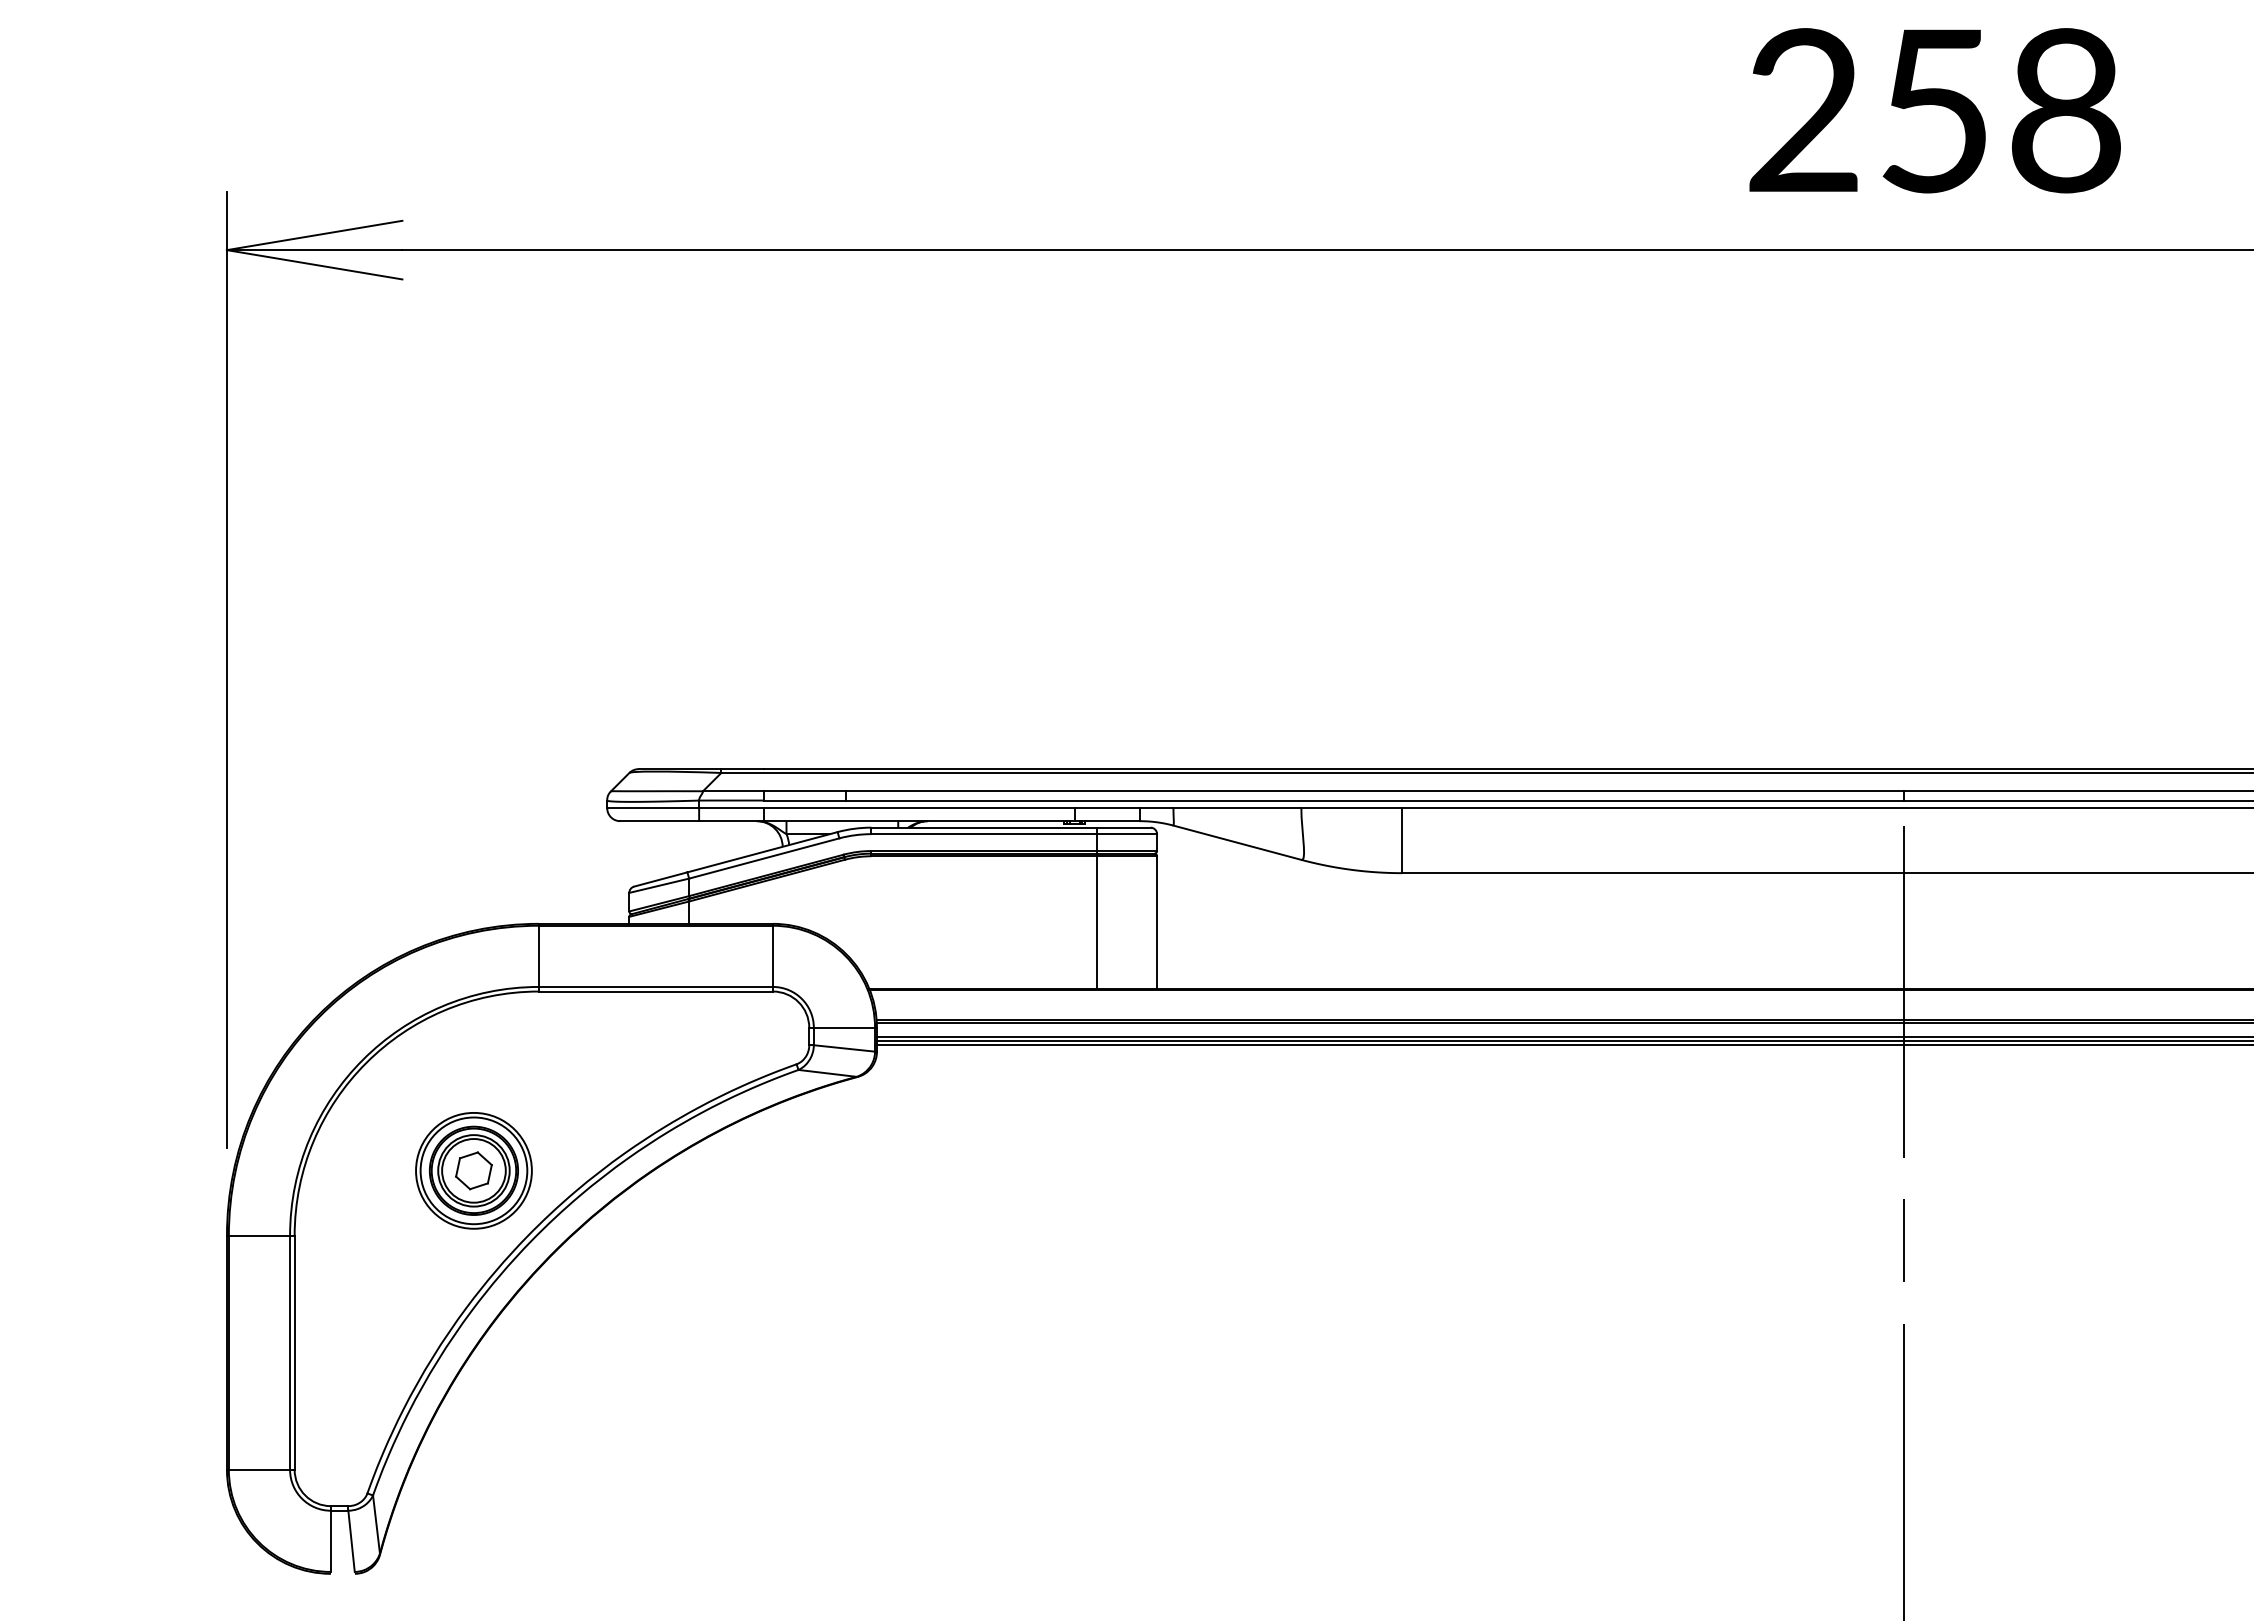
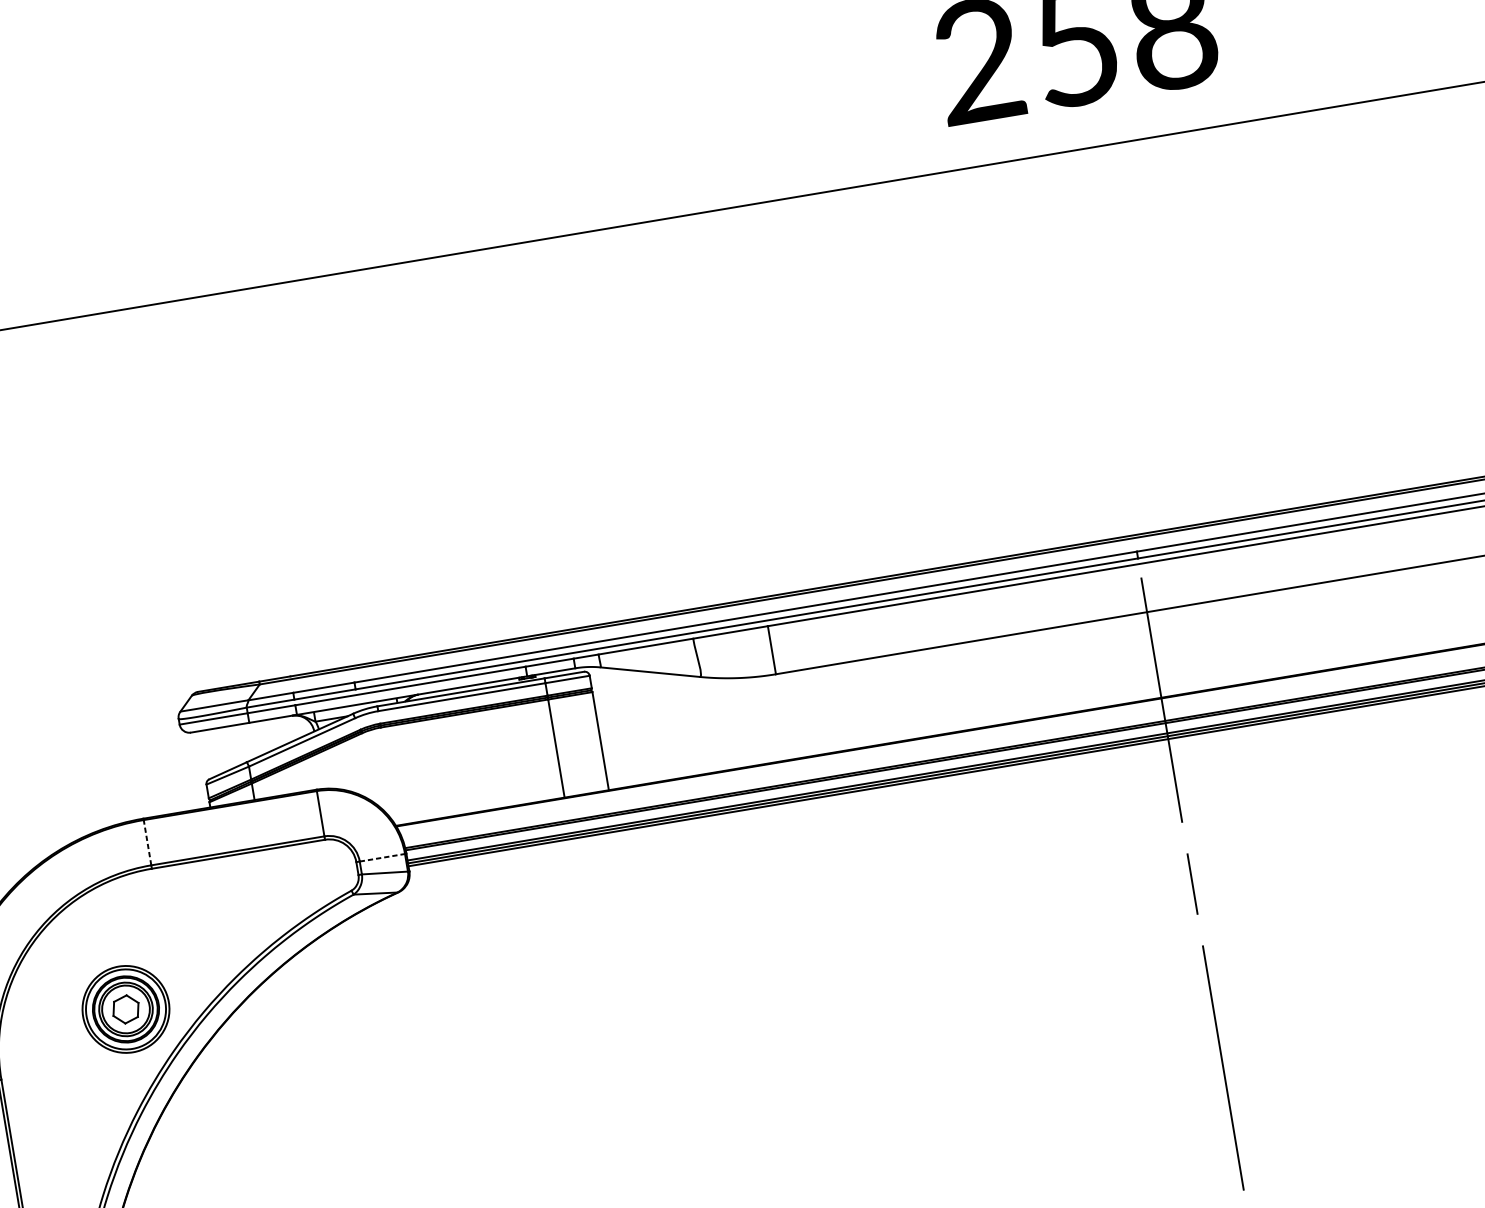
line: (538, 956) -> (147, 842), solid -> dashed
line: (844, 1027) -> (382, 857), solid -> dashed

